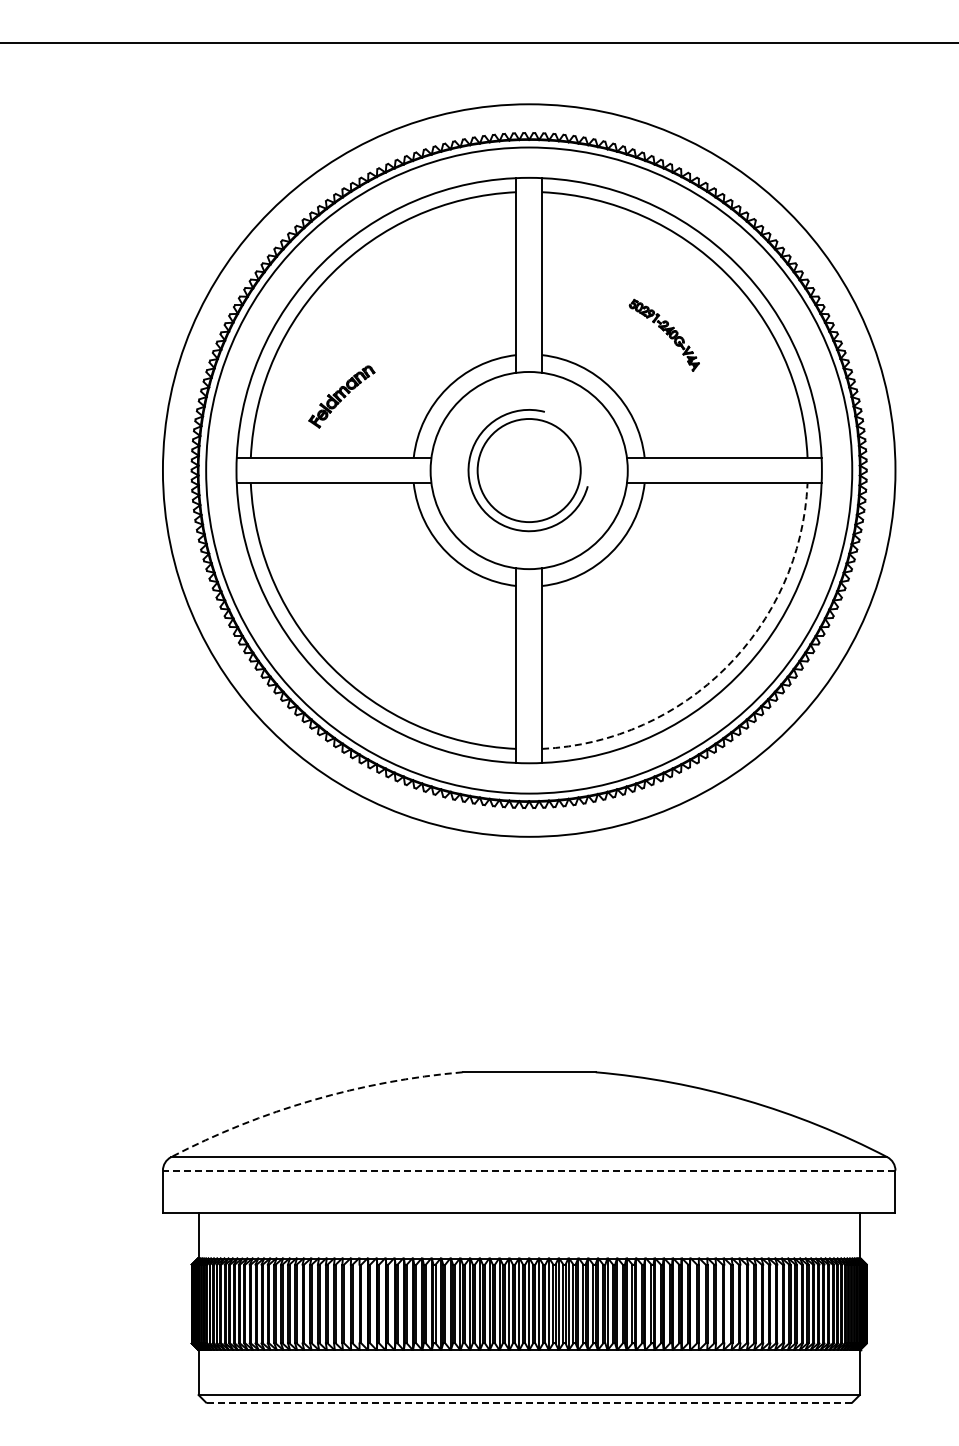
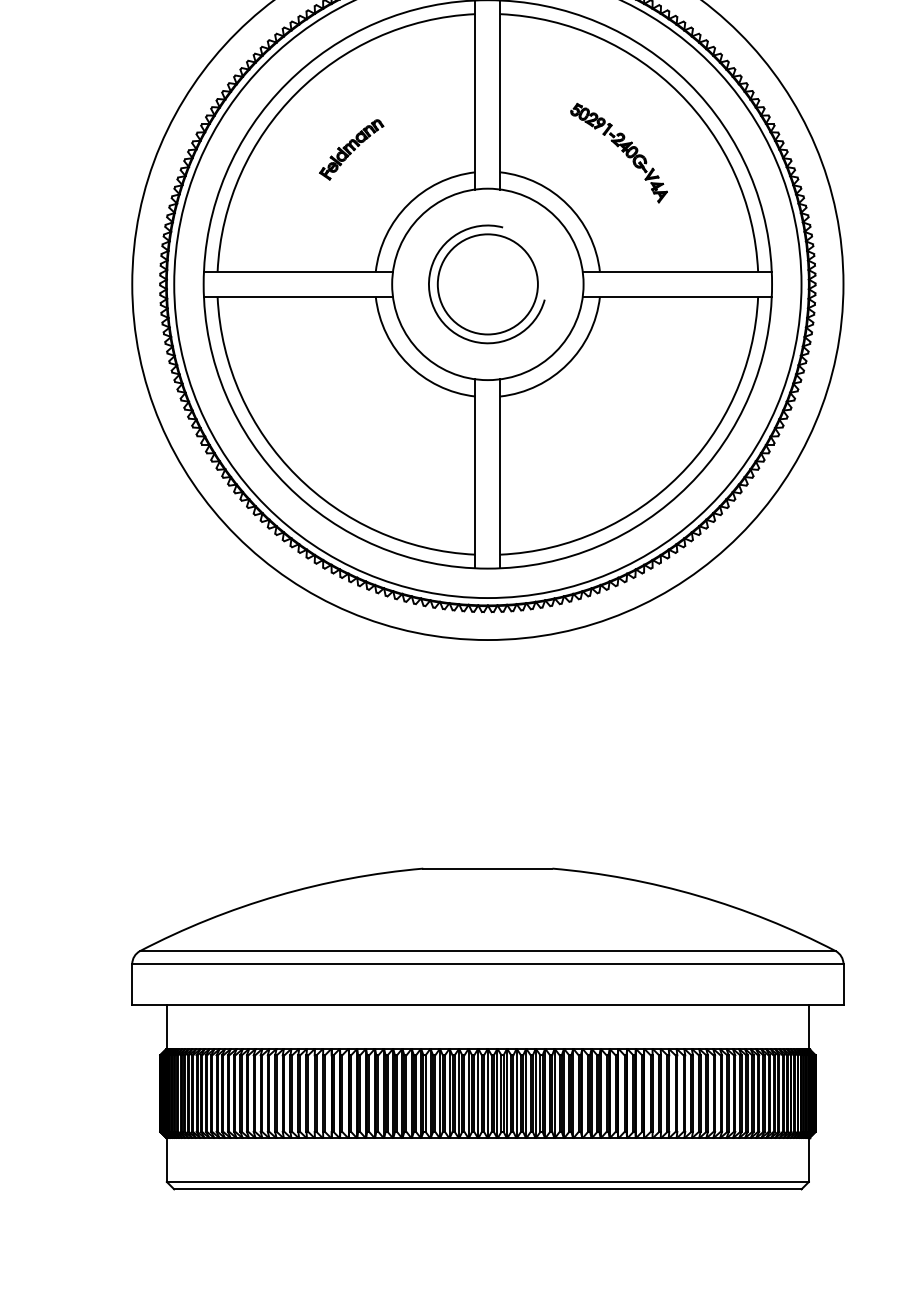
part: (664, 335) -> (619, 153), size x1.43
part: (341, 396) -> (351, 149), moved
arc: (726, 667) -> (679, 475), dashed -> solid
arc: (312, 1100) -> (277, 896), dashed -> solid
line: (528, 1170) -> (487, 963), dashed -> solid
line: (528, 1402) -> (487, 1189), dashed -> solid

